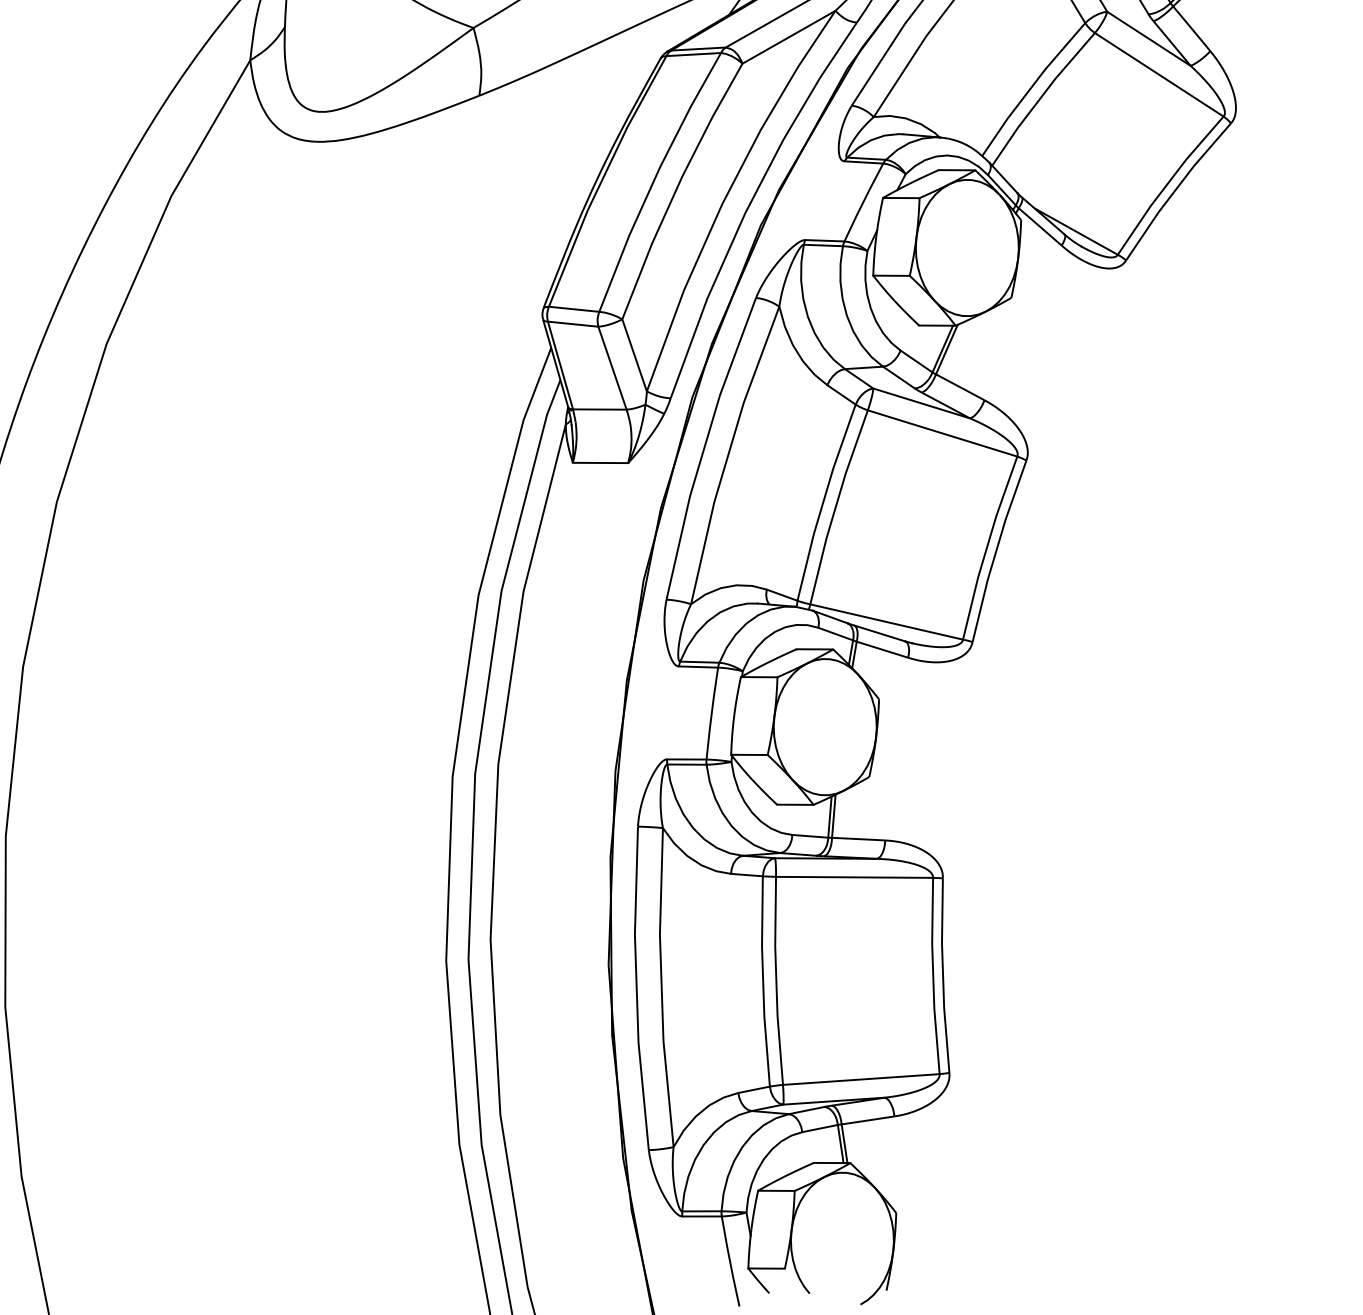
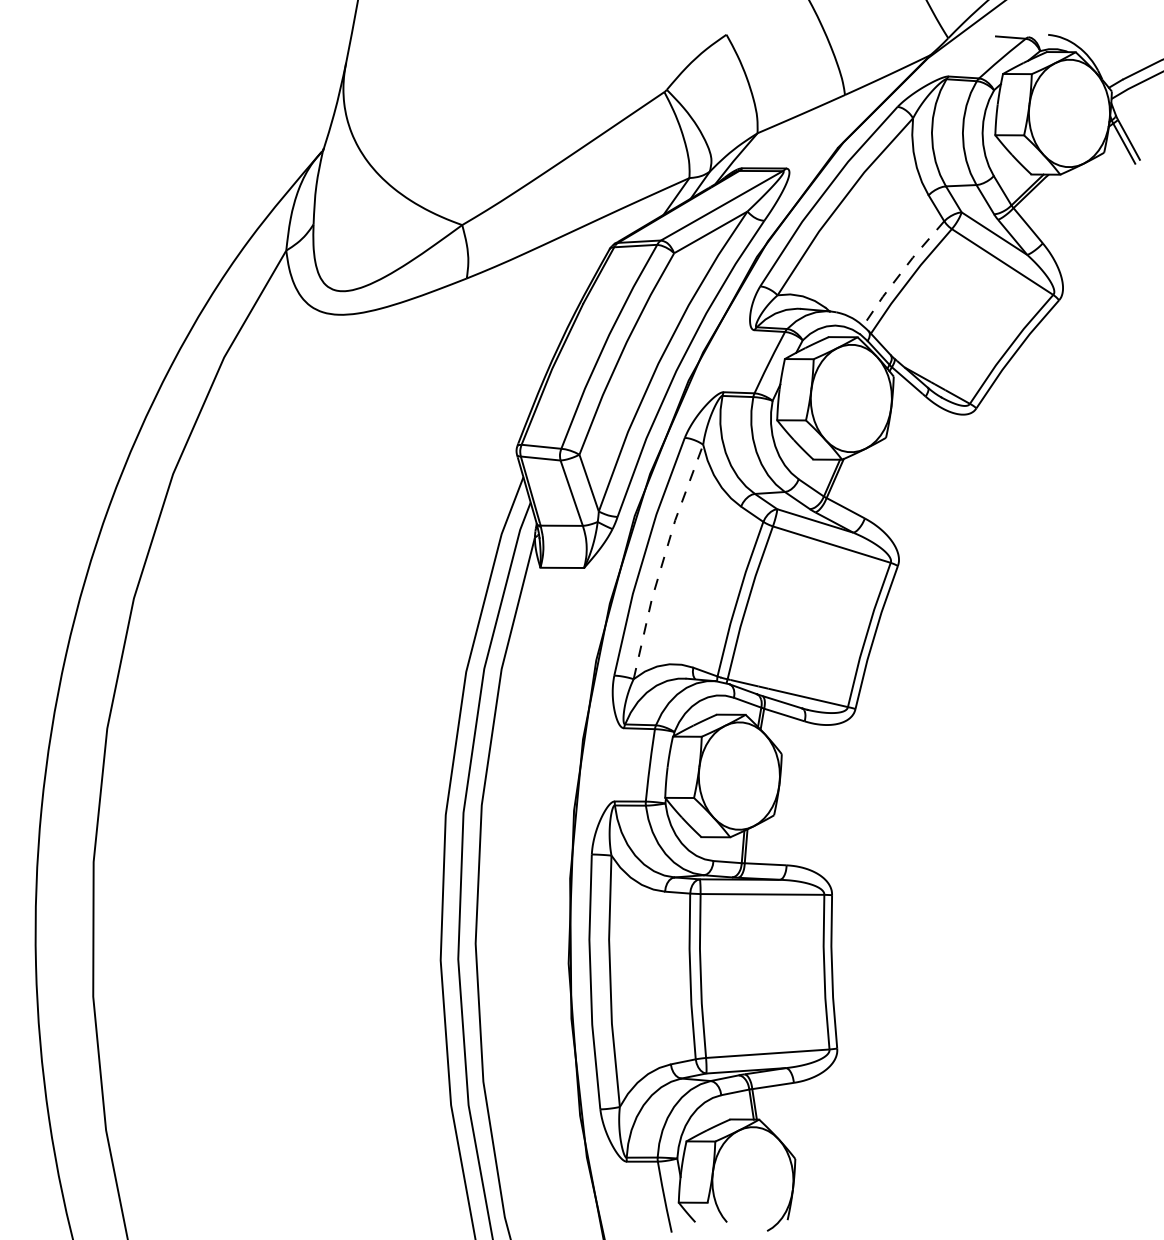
line: (1030, 88) -> (901, 272), solid -> dashed
line: (728, 453) -> (663, 560), solid -> dashed

